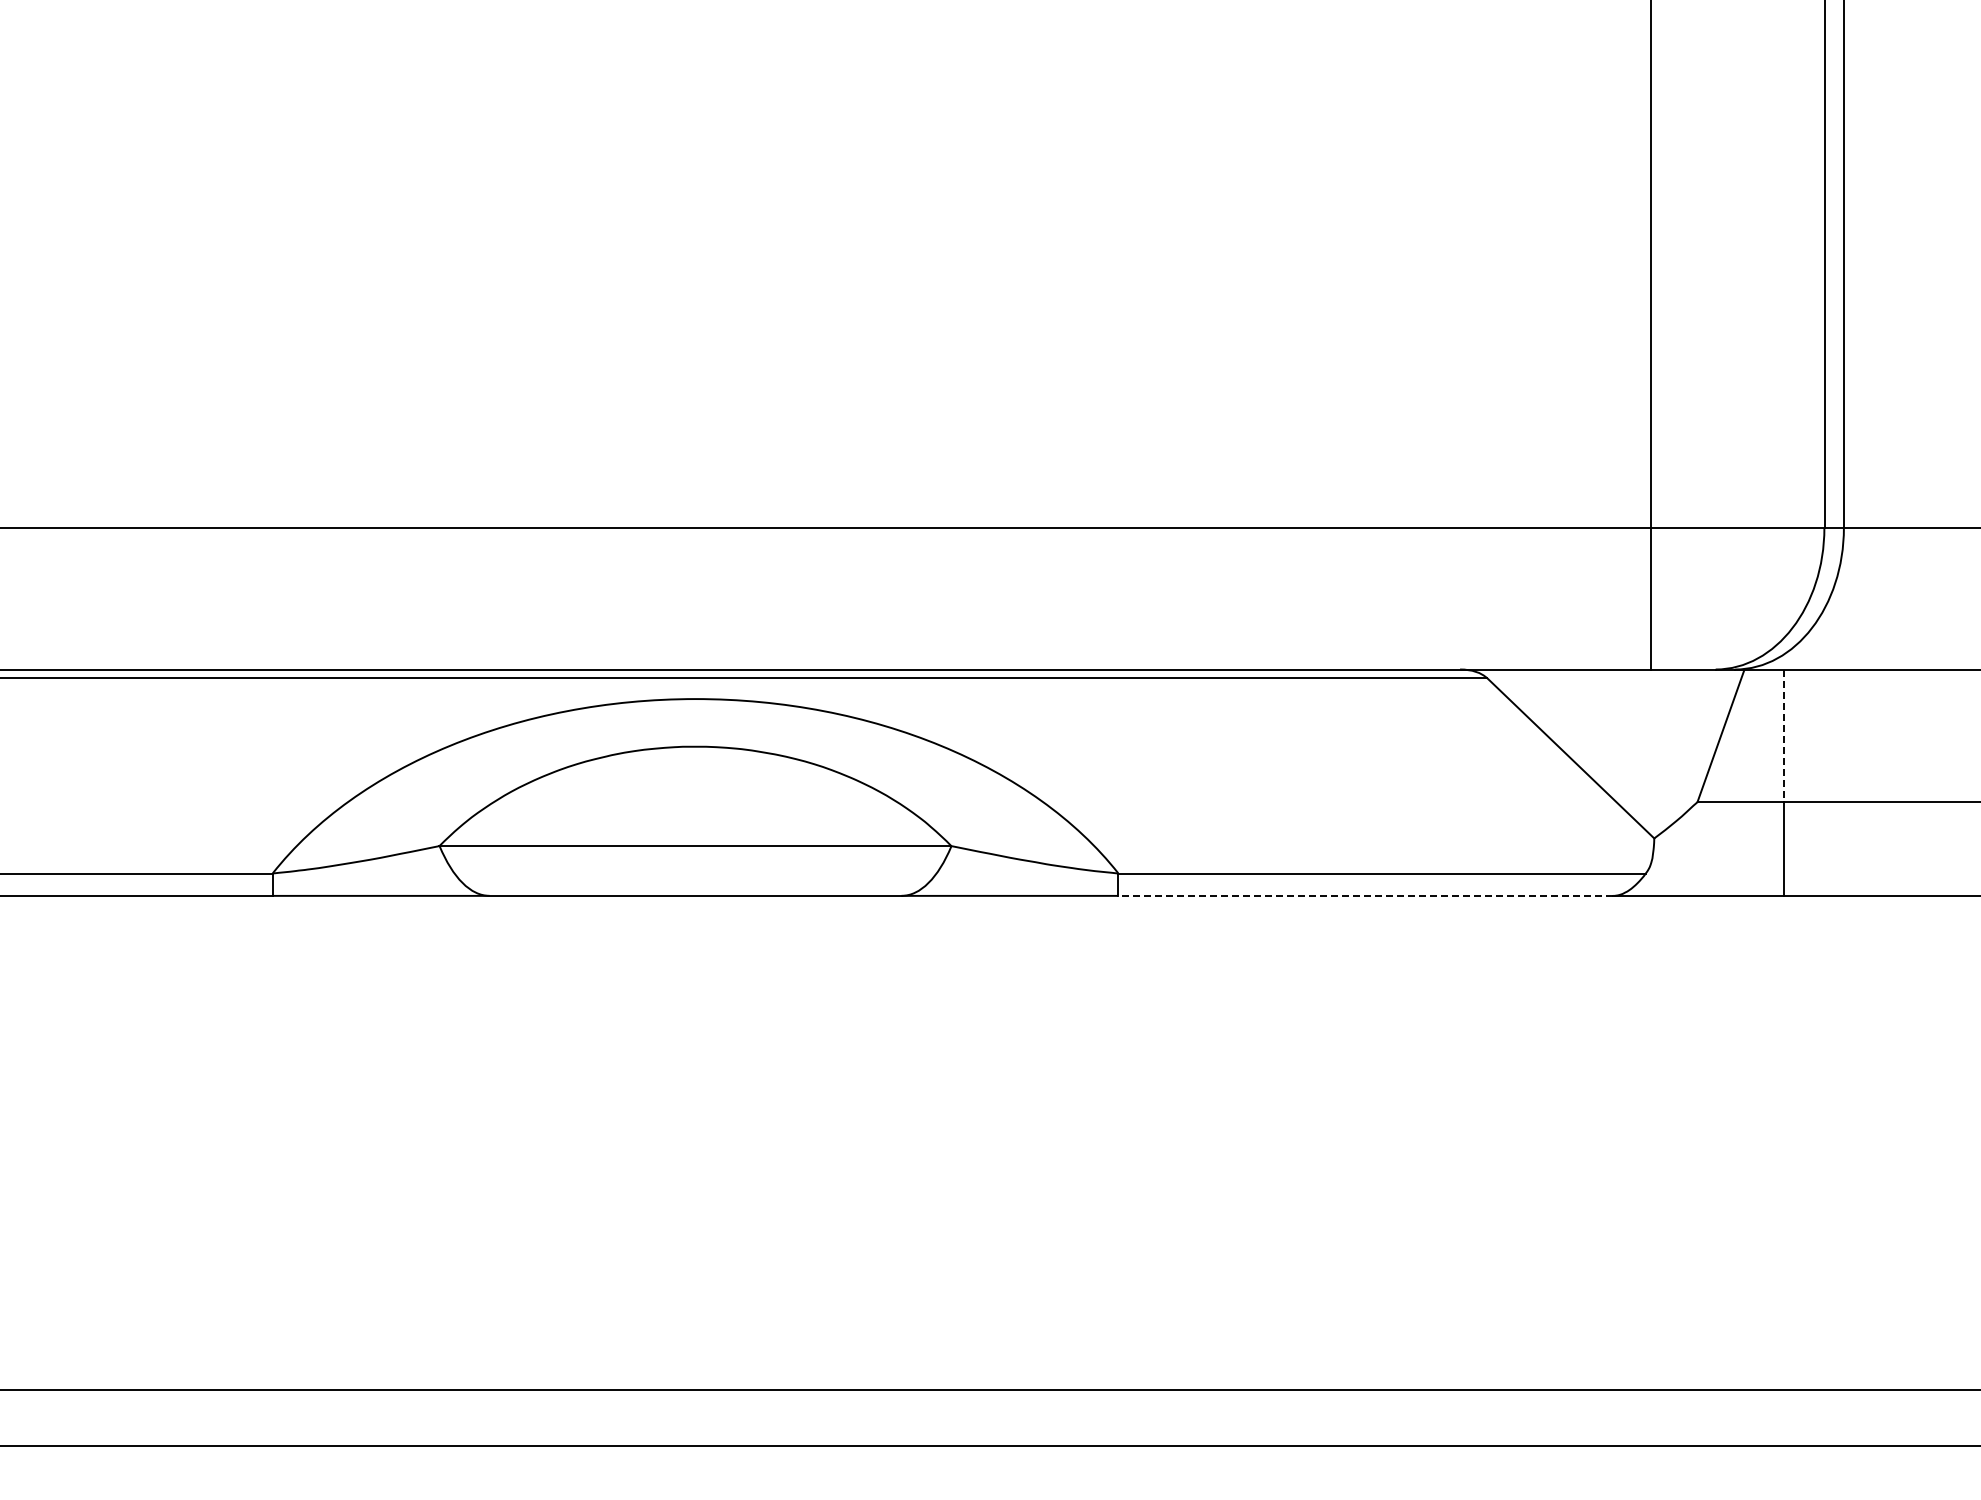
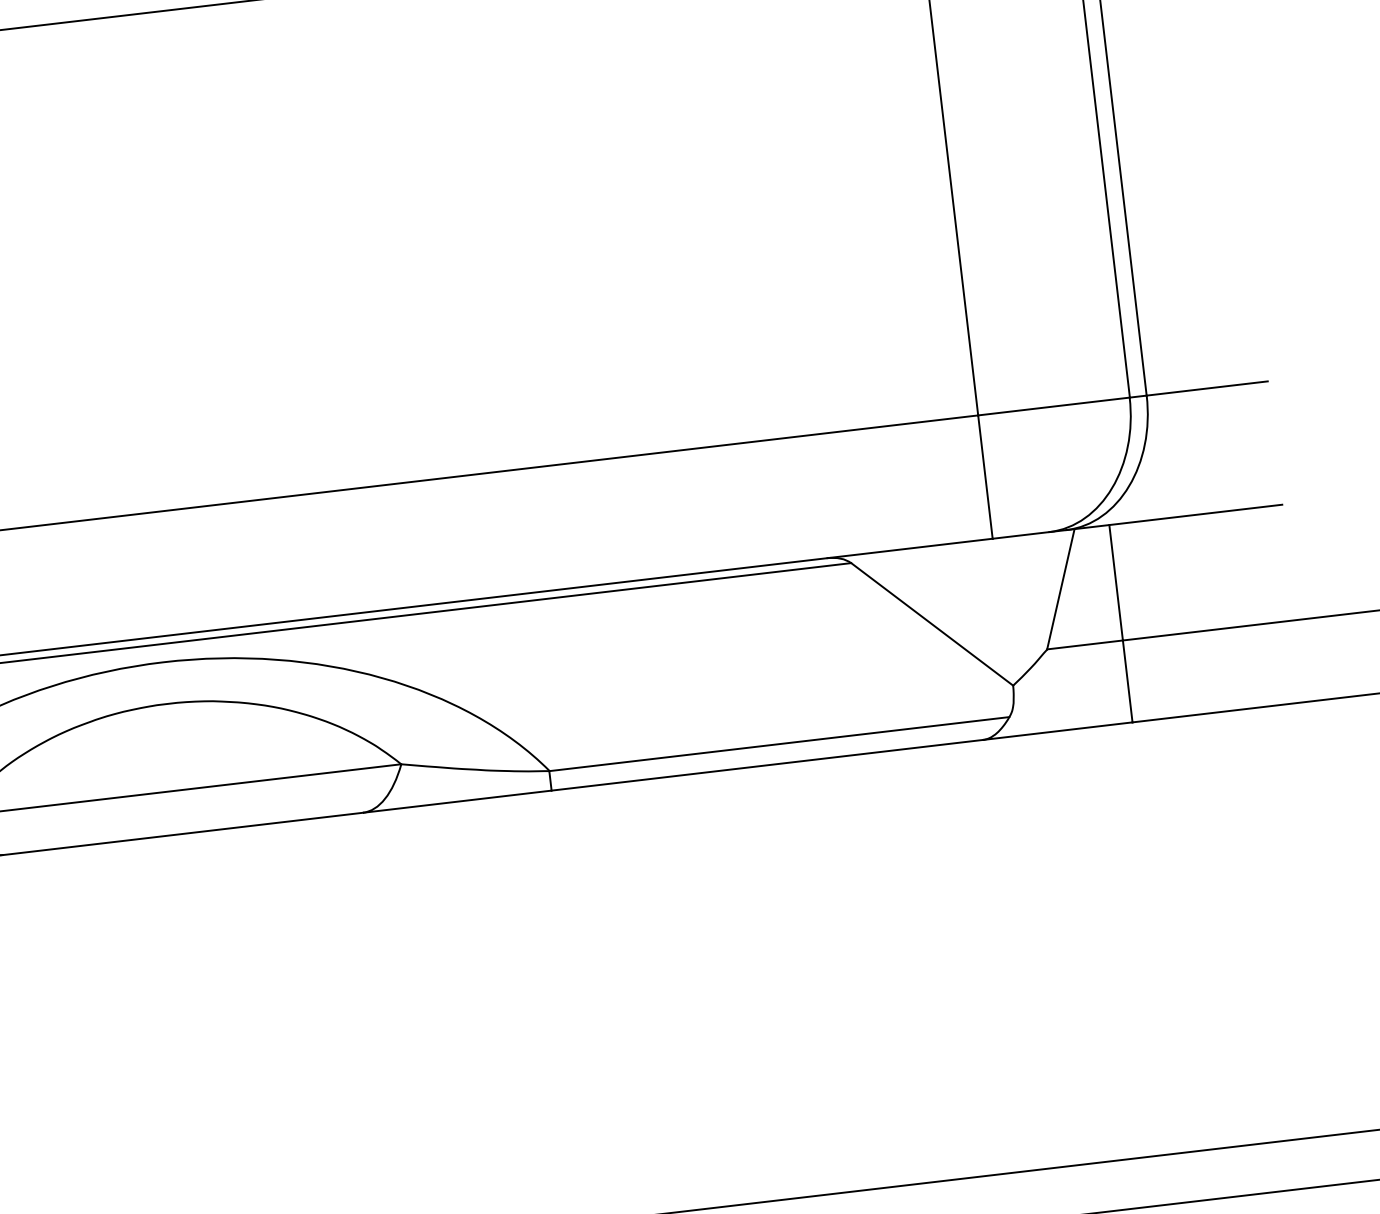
line: (1784, 736) -> (1116, 583), dashed -> solid
line: (1365, 895) -> (767, 764), dashed -> solid

